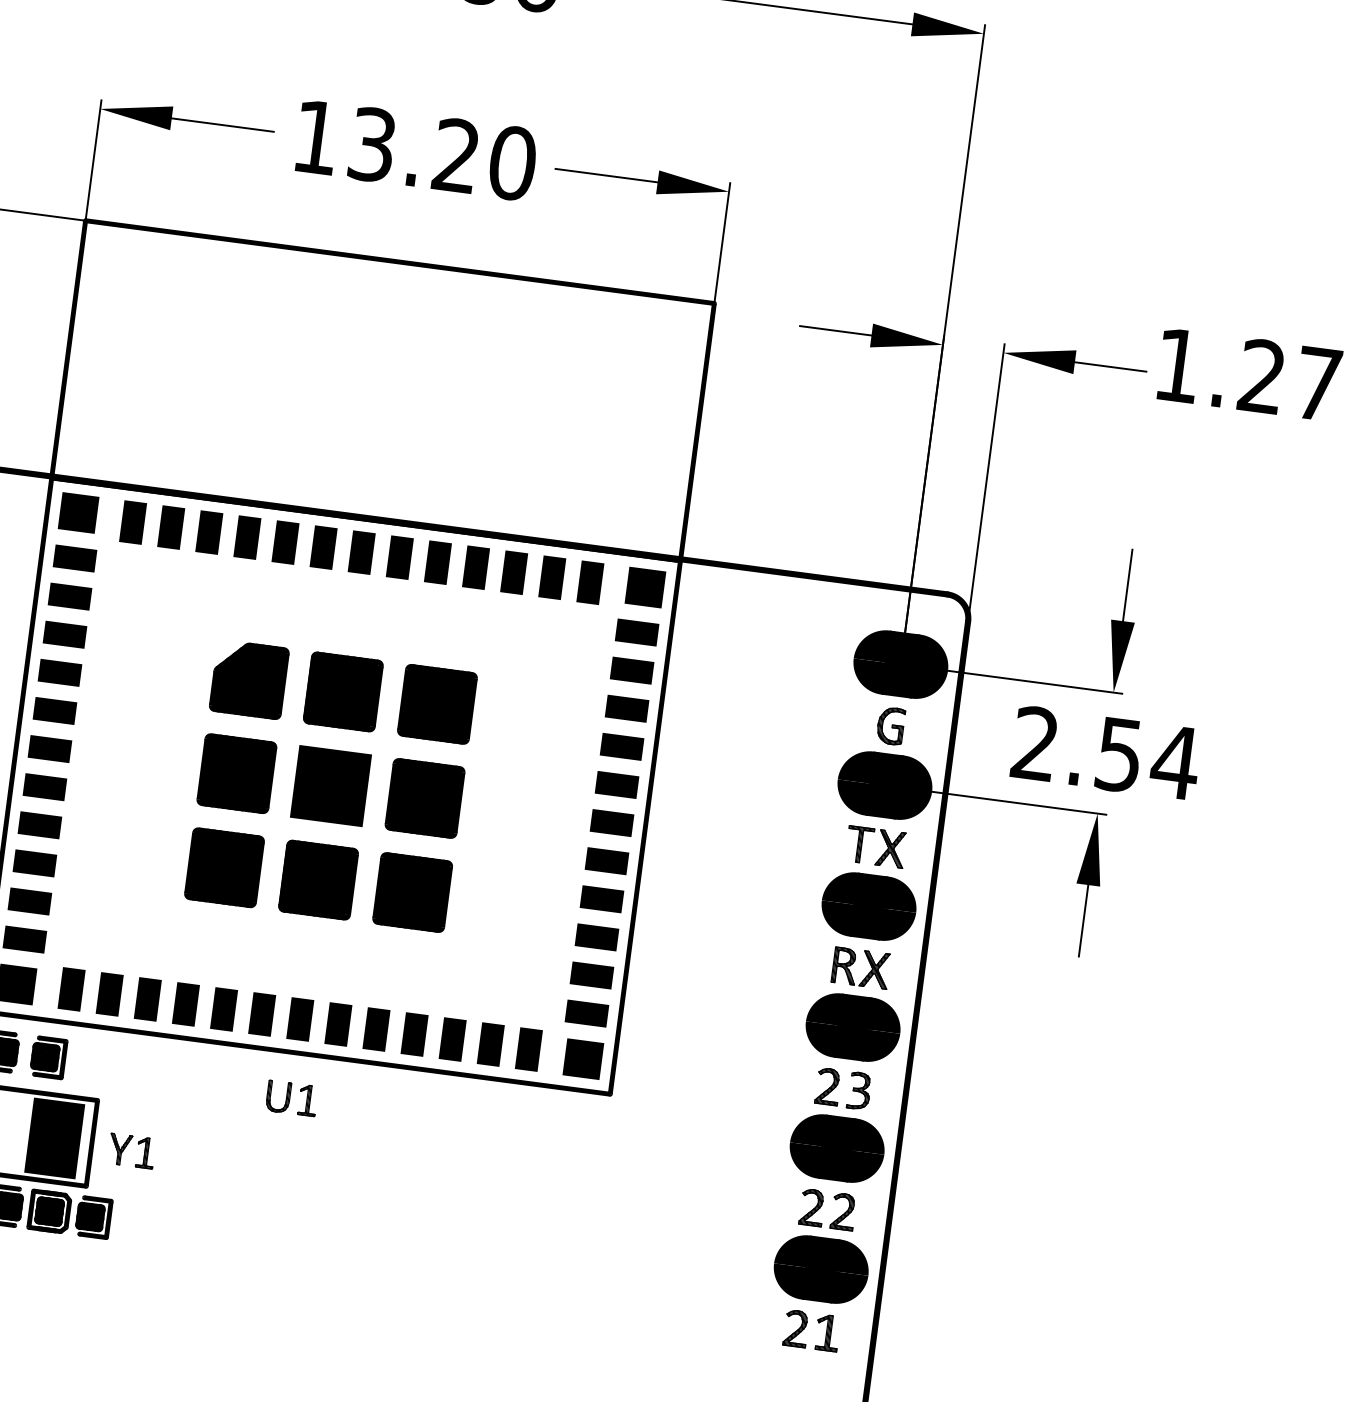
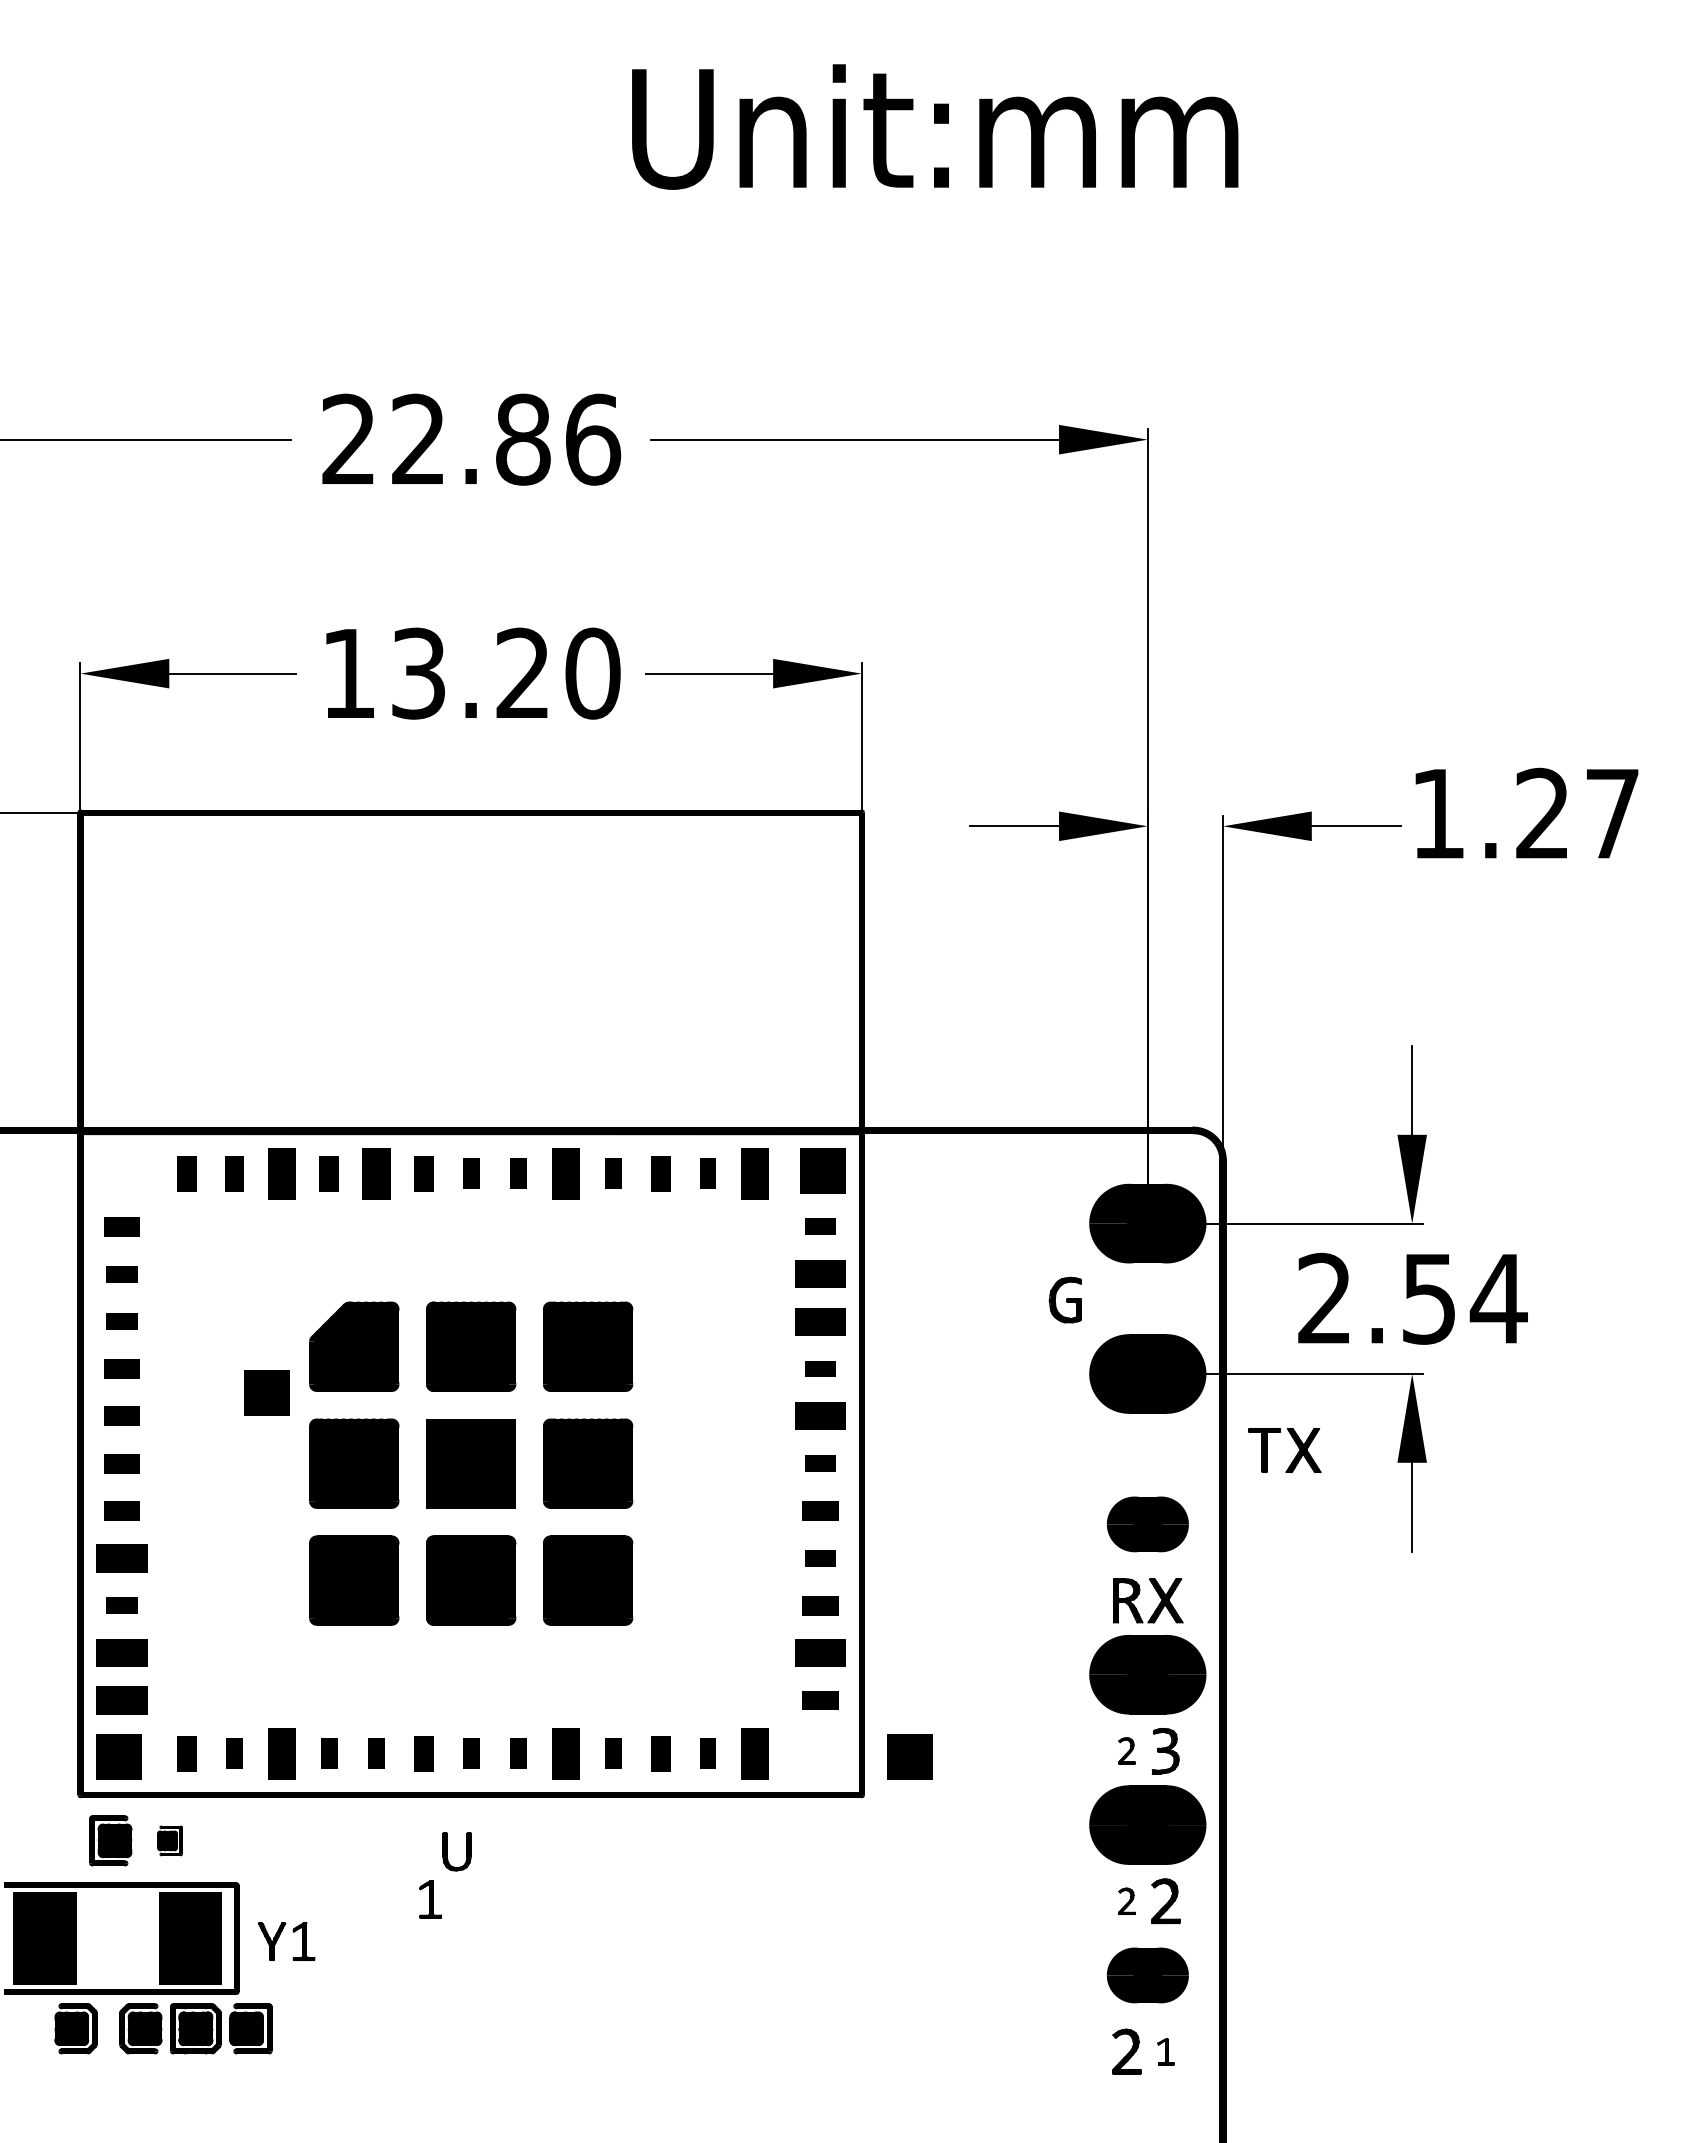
part: (78, 512) -> (266, 1392), moved
part: (132, 522) -> (186, 1173), size x0.7
part: (171, 527) -> (234, 1173), size x0.7
part: (246, 537) -> (328, 1173), size x0.7
part: (323, 547) -> (423, 1173), size x0.7
part: (361, 552) -> (470, 1173), size x0.6
part: (399, 557) -> (518, 1173), size x0.6
part: (74, 558) -> (121, 1226), size x0.7
part: (475, 567) -> (612, 1173), size x0.6
part: (514, 572) -> (660, 1173), size x0.7
part: (551, 577) -> (707, 1173), size x0.6
part: (69, 596) -> (121, 1273), size x0.6
part: (637, 632) -> (820, 1226), size x0.6
part: (64, 634) -> (121, 1321), size x0.6
part: (59, 672) -> (121, 1368), size x0.7
part: (54, 710) -> (121, 1415), size x0.7
part: (890, 725) -> (1064, 1299), moved
part: (622, 746) -> (820, 1368), size x0.6
part: (49, 748) -> (121, 1463), size x0.7
part: (44, 786) -> (121, 1510), size x0.7
part: (612, 822) -> (820, 1463), size x0.6
part: (884, 852) -> (1295, 1455), moved
part: (607, 860) -> (820, 1510), size x0.7
part: (34, 863) -> (121, 1605), size x0.6
part: (602, 899) -> (820, 1558), size x0.6
part: (868, 906) -> (1147, 1524), size x0.7
part: (597, 937) -> (820, 1605), size x0.7
part: (71, 989) -> (186, 1753), size x0.7
part: (109, 994) -> (234, 1753), size x0.6
part: (185, 1004) -> (328, 1753), size x0.6
part: (224, 1009) -> (376, 1753), size x0.6
part: (586, 1013) -> (820, 1700), size x0.7
part: (261, 1014) -> (423, 1753), size x0.7
part: (299, 1019) -> (470, 1753), size x0.6
part: (338, 1024) -> (518, 1753), size x0.6
part: (414, 1034) -> (612, 1753), size x0.6
part: (452, 1039) -> (660, 1753), size x0.7
part: (490, 1044) -> (707, 1753), size x0.6
part: (48, 1057) -> (169, 1840), size x0.6
part: (582, 1058) -> (909, 1756), moved
part: (827, 1086) -> (1126, 1750), size x0.6
part: (307, 1100) -> (430, 1899), moved
part: (811, 1207) -> (1126, 1901), size x0.6
part: (820, 1269) -> (1147, 1975), size x0.7
part: (827, 1332) -> (1165, 2051), size x0.6

